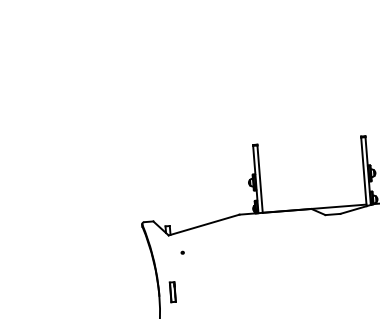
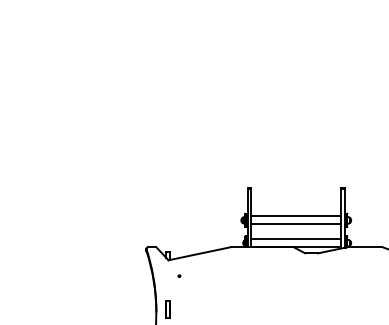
line: (312, 173) -> (296, 216), added
line: (312, 182) -> (296, 224), added
line: (314, 199) -> (296, 239), added

